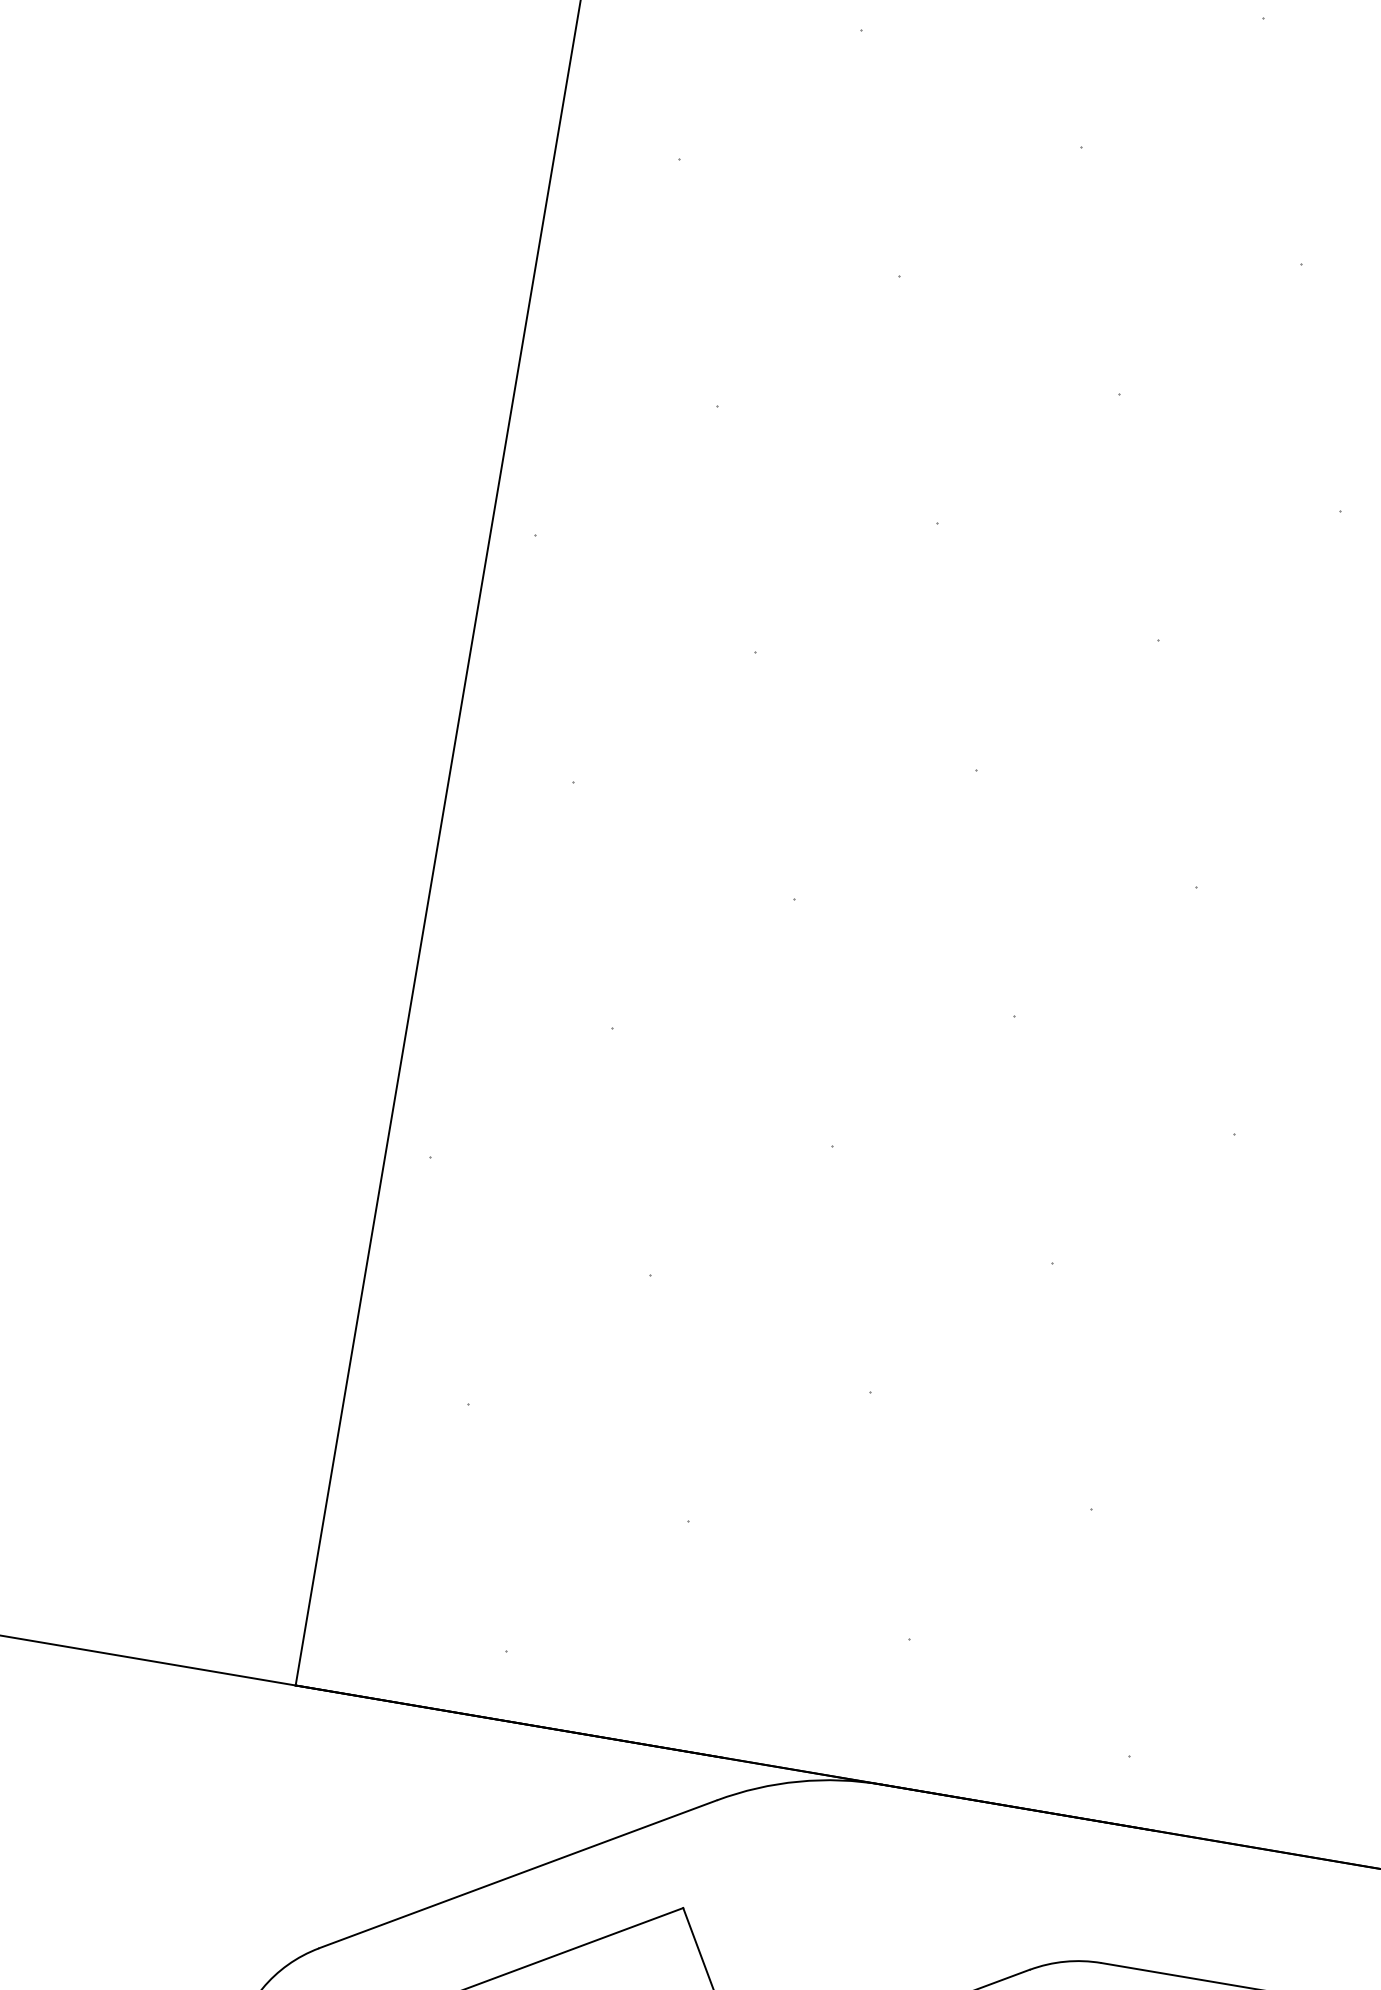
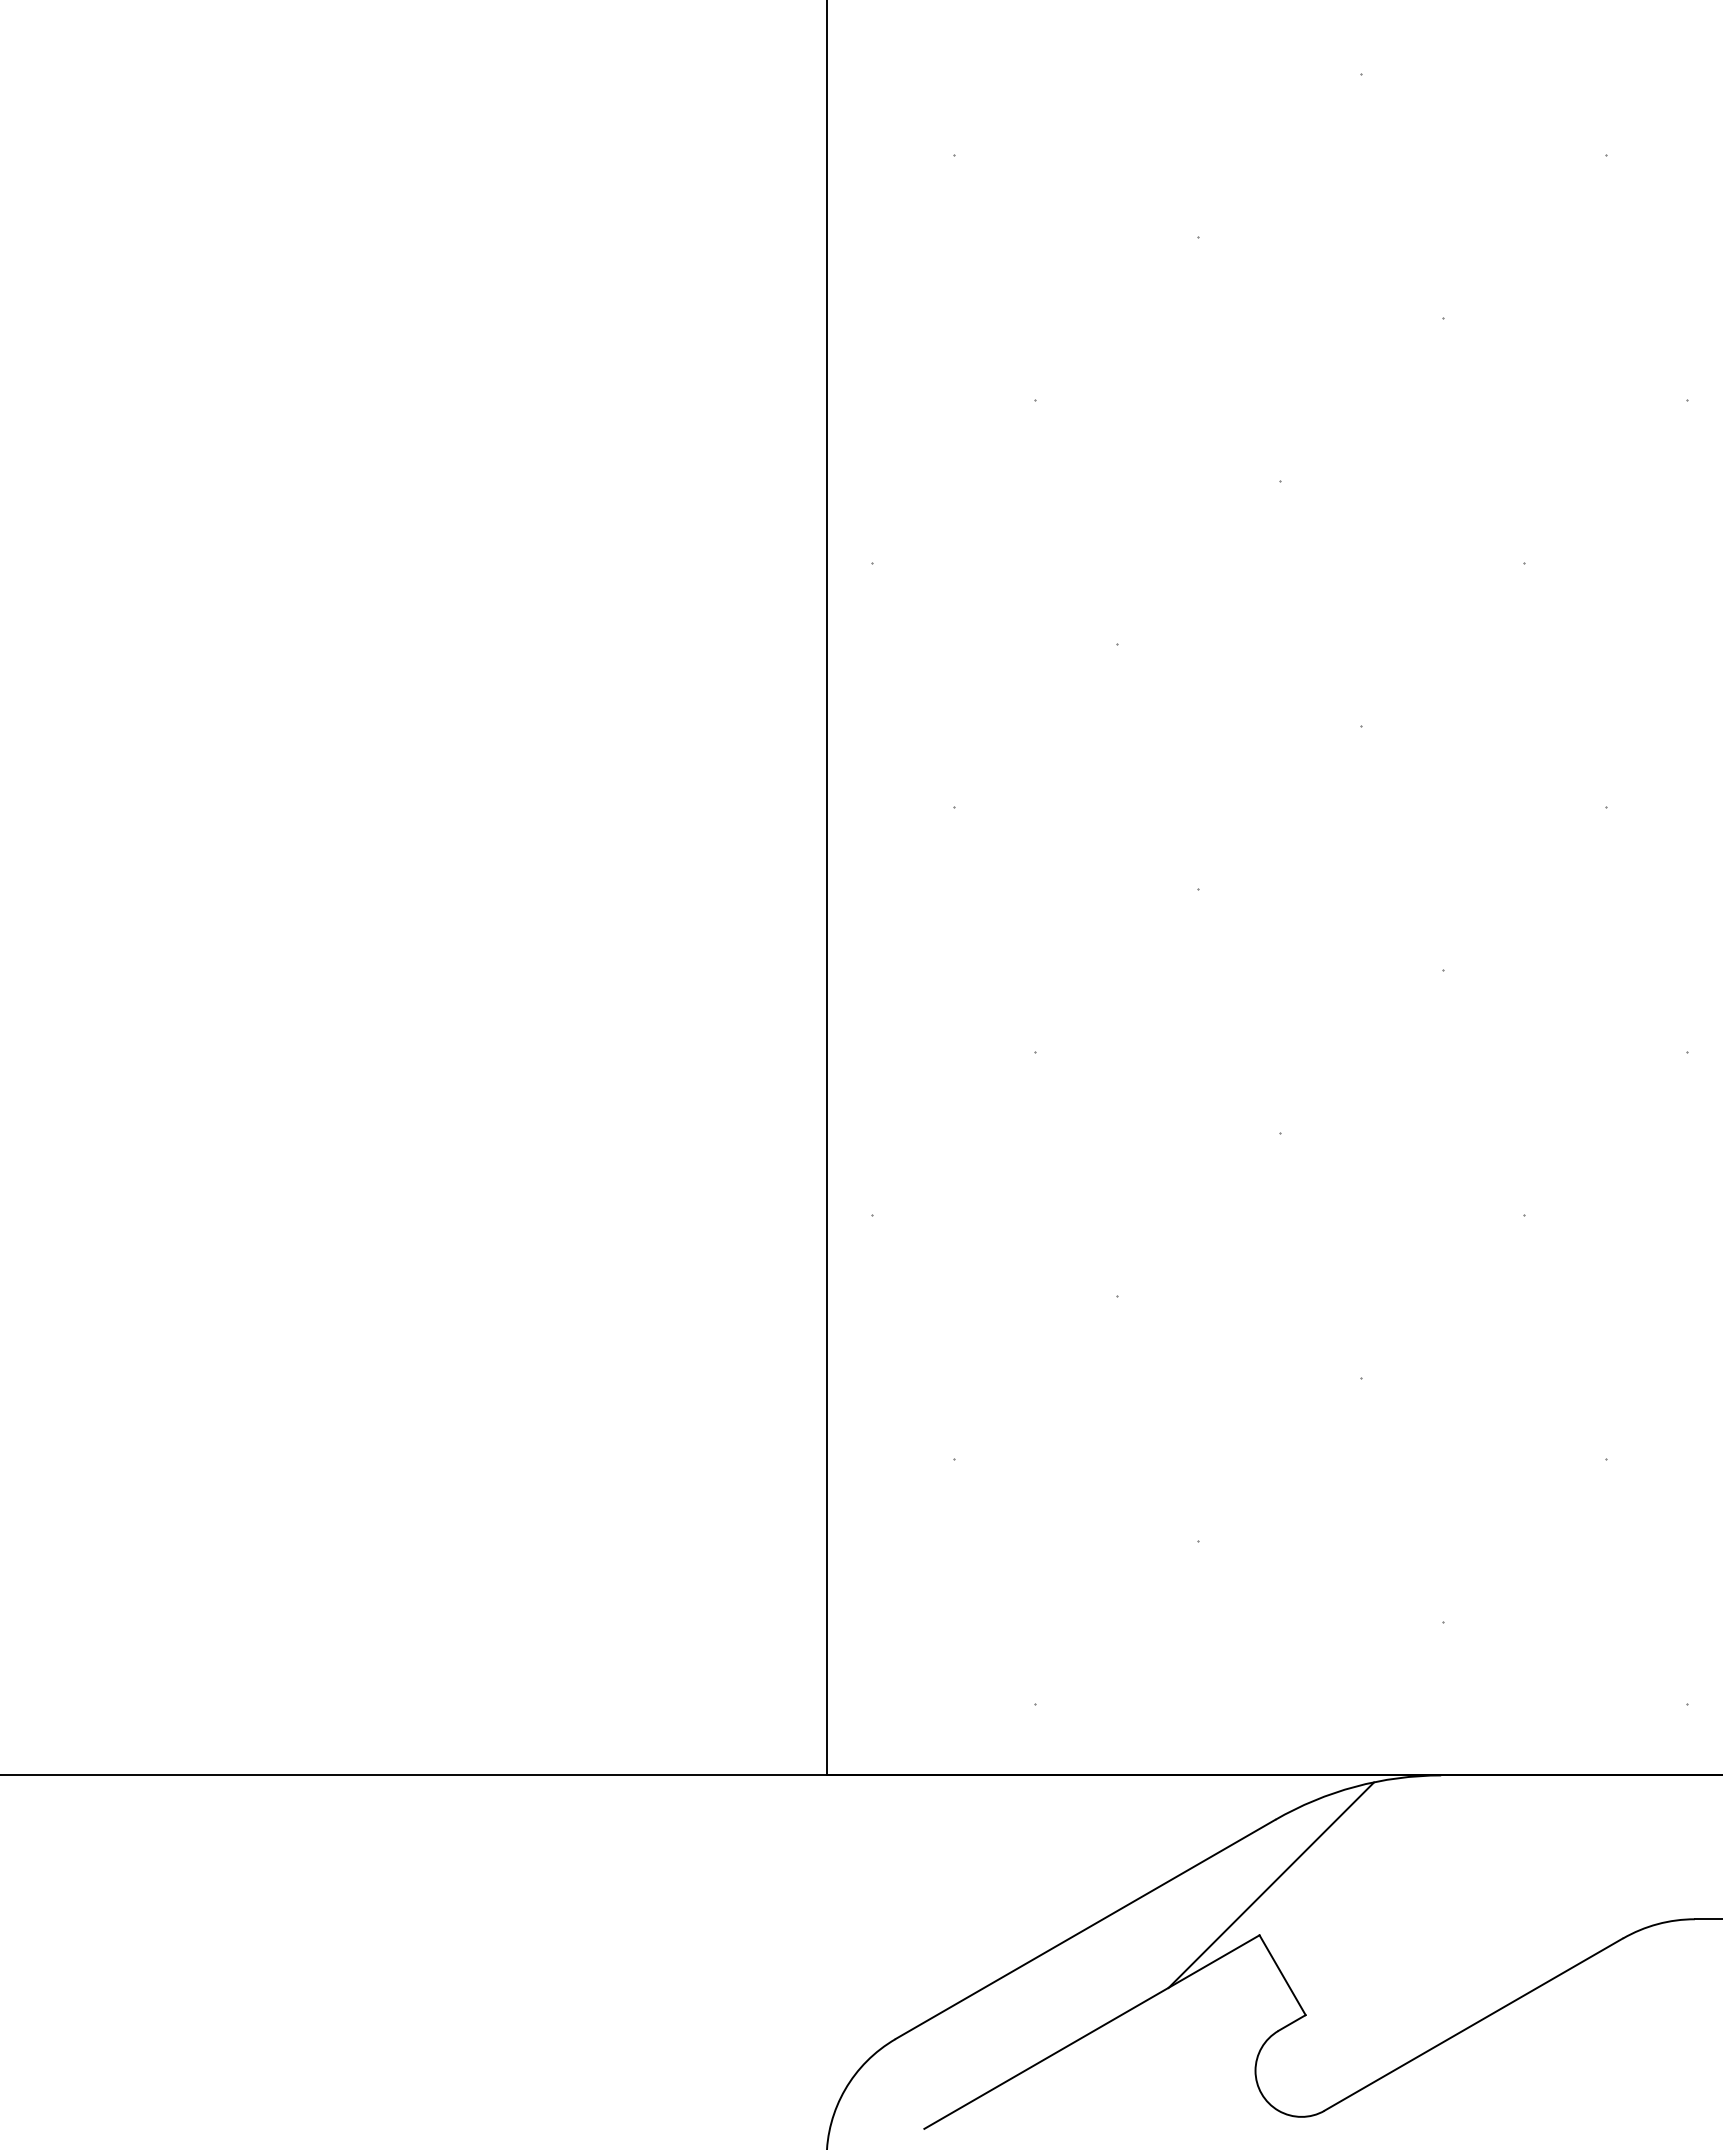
line: (702, 1862) -> (1271, 1885), added

